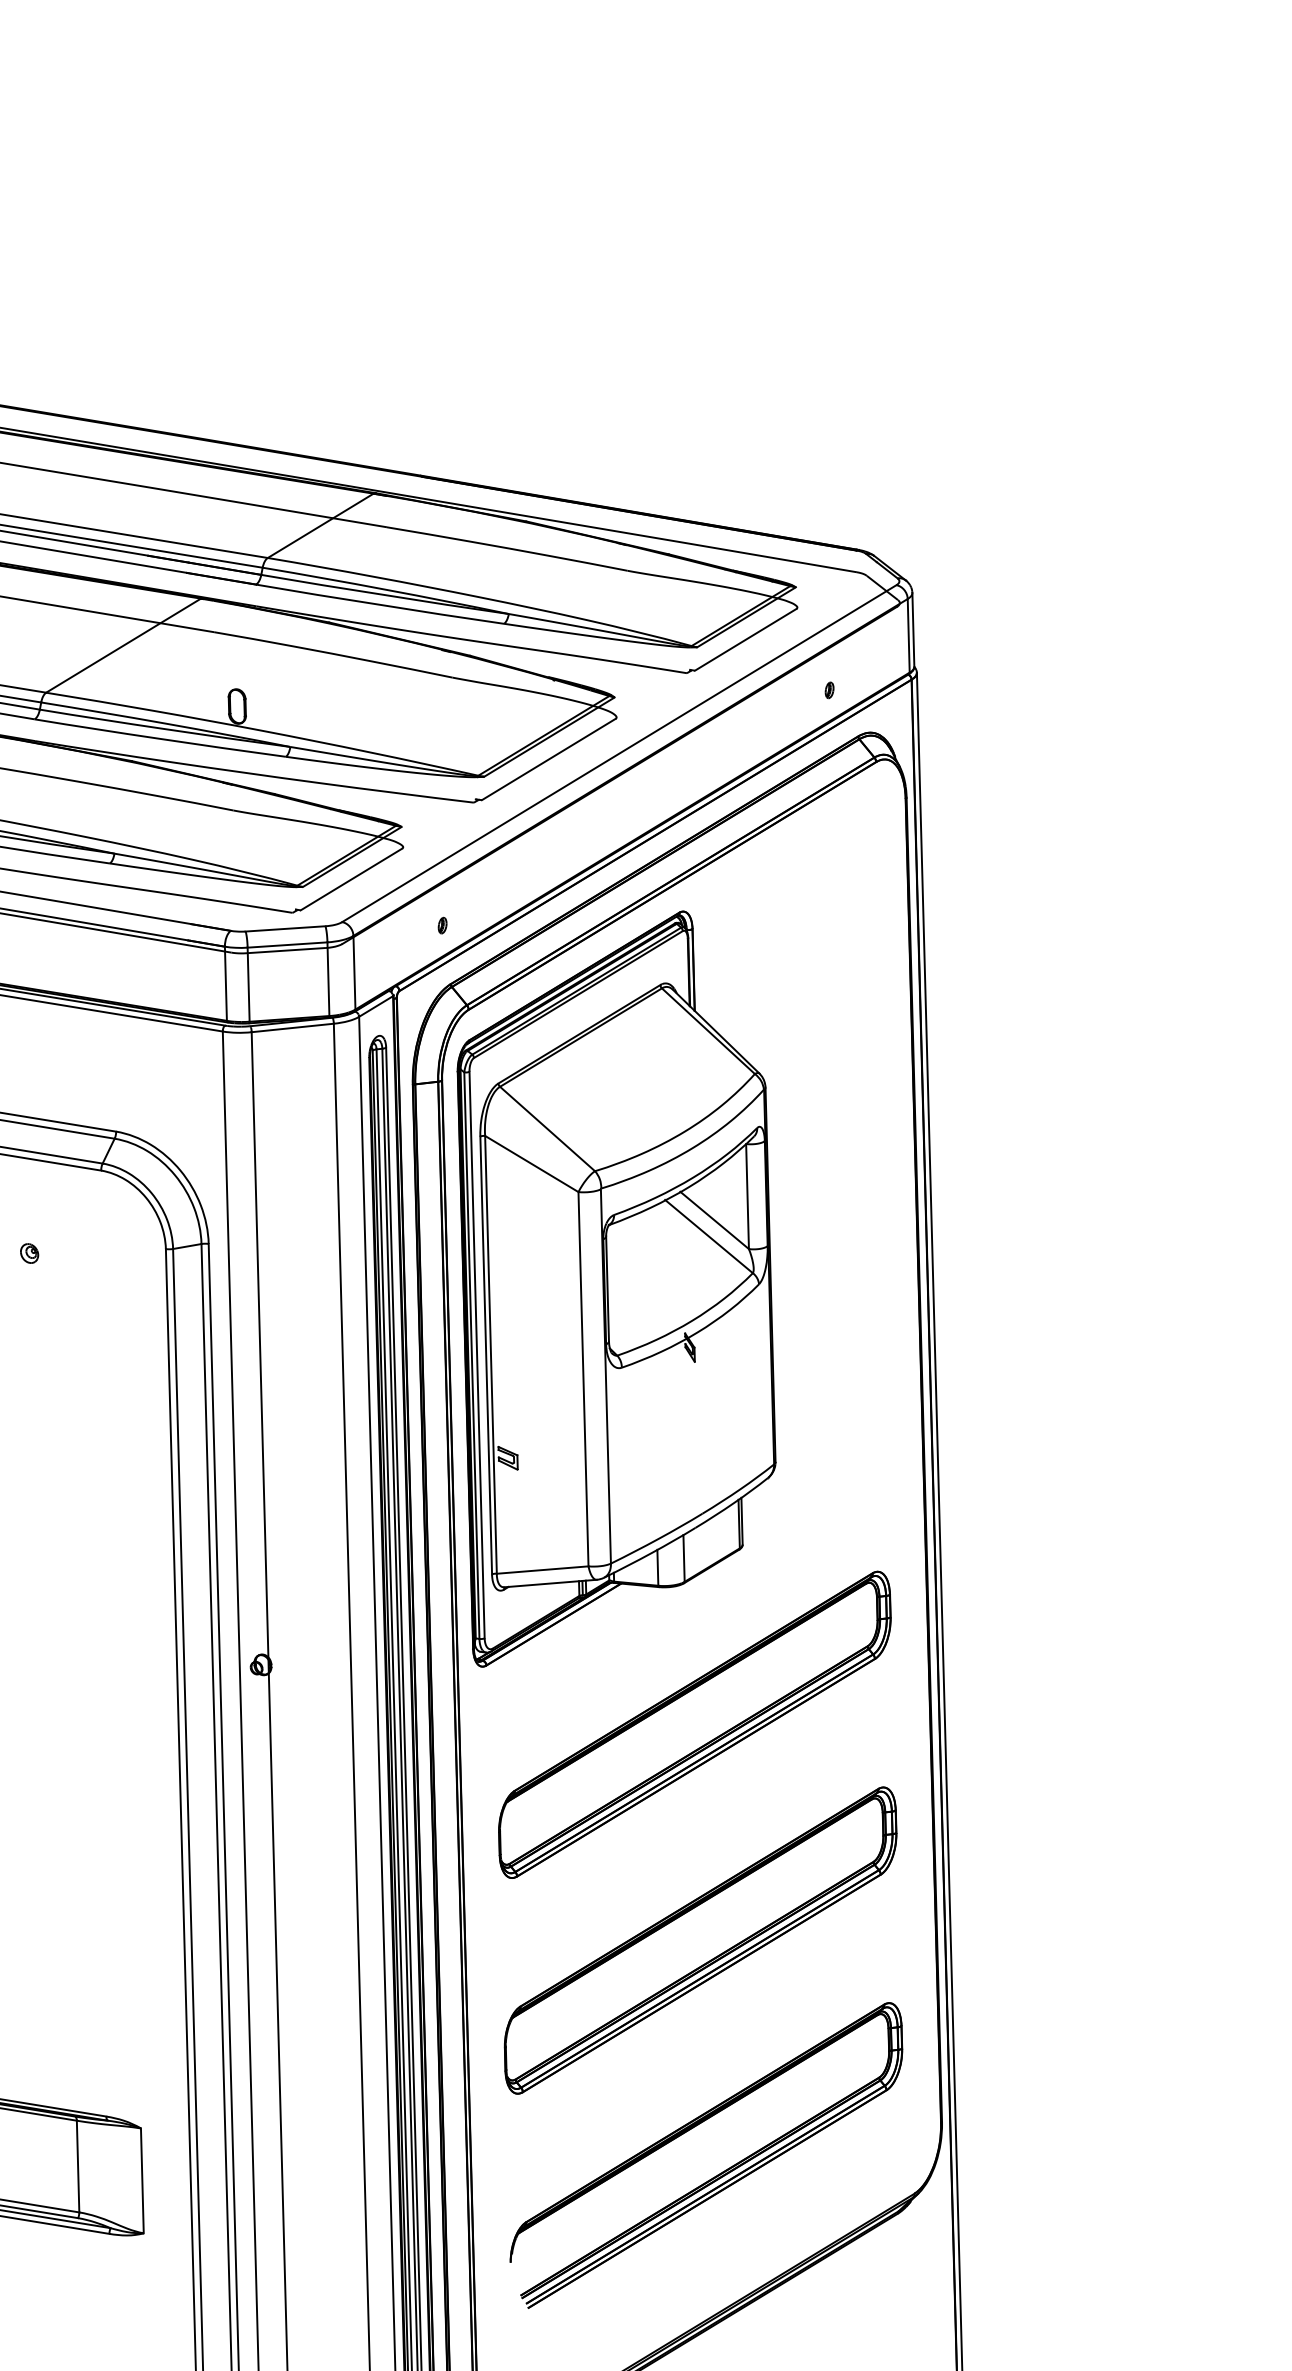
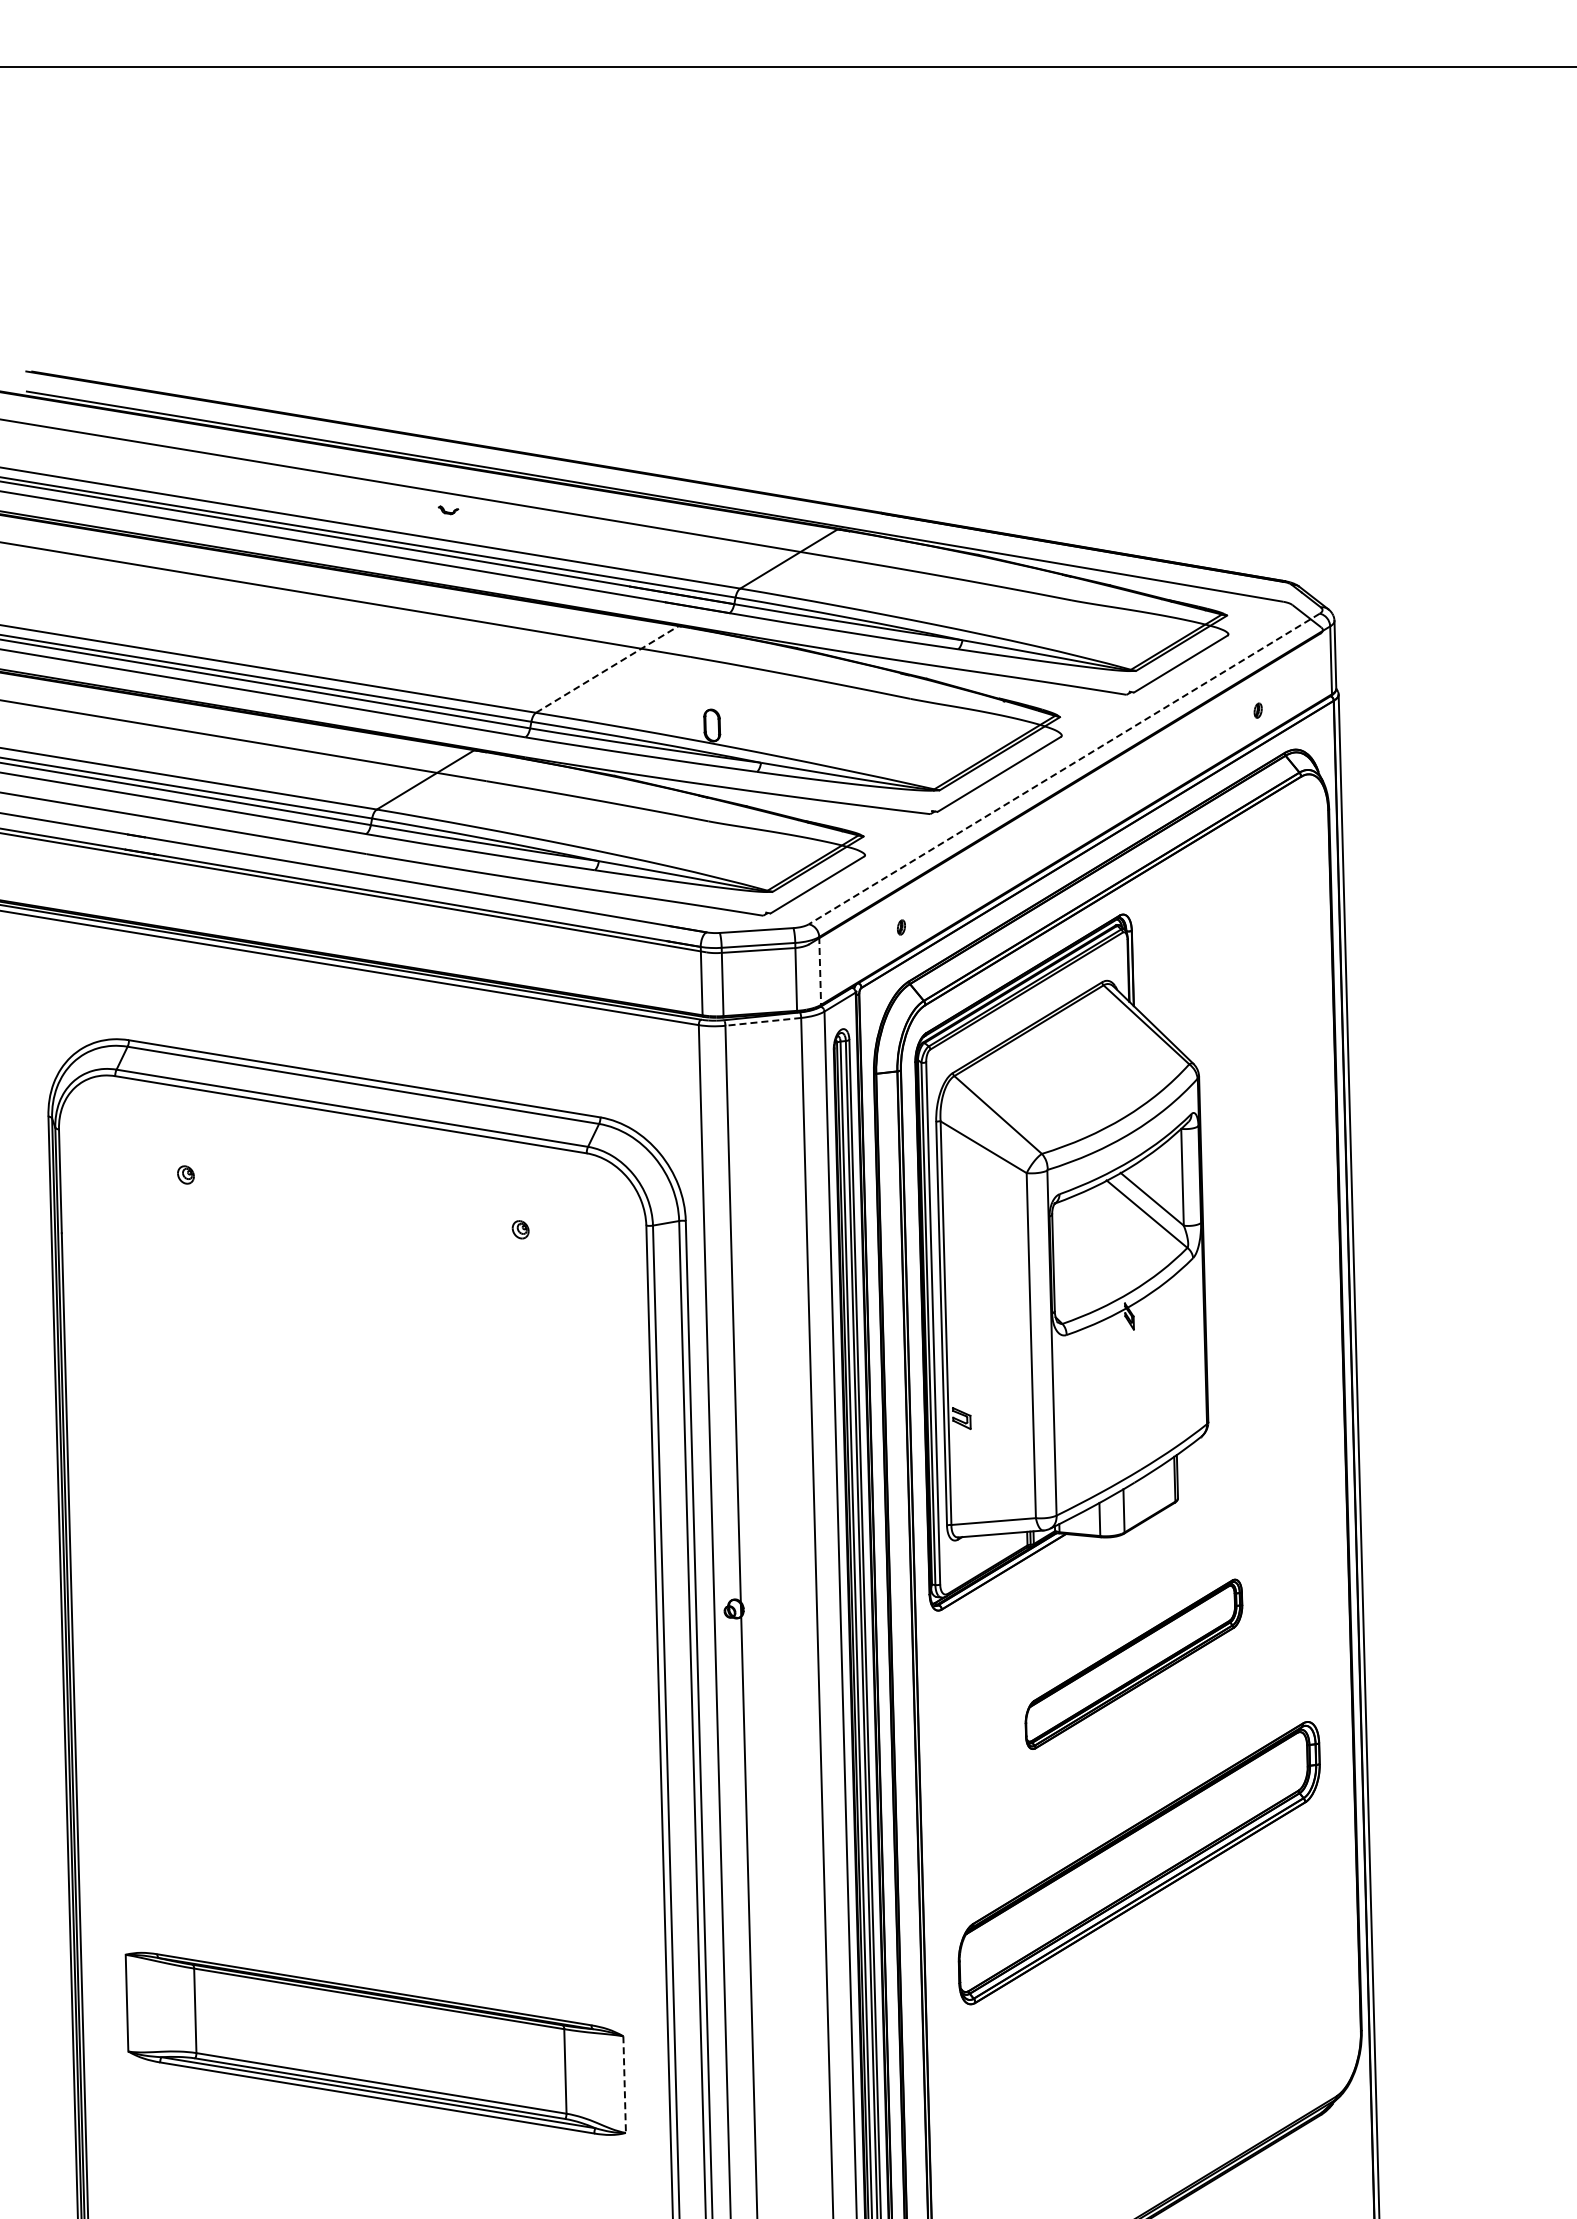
line: (123, 645) -> (607, 669), solid -> dashed
line: (619, 753) -> (1064, 768), solid -> dashed
line: (354, 972) -> (820, 970), solid -> dashed
line: (291, 1027) -> (762, 1021), solid -> dashed
part: (694, 1725) -> (1133, 1664), size x0.6
part: (719, 2173) -> (1156, 2077), removed
line: (142, 2181) -> (624, 2085), solid -> dashed

